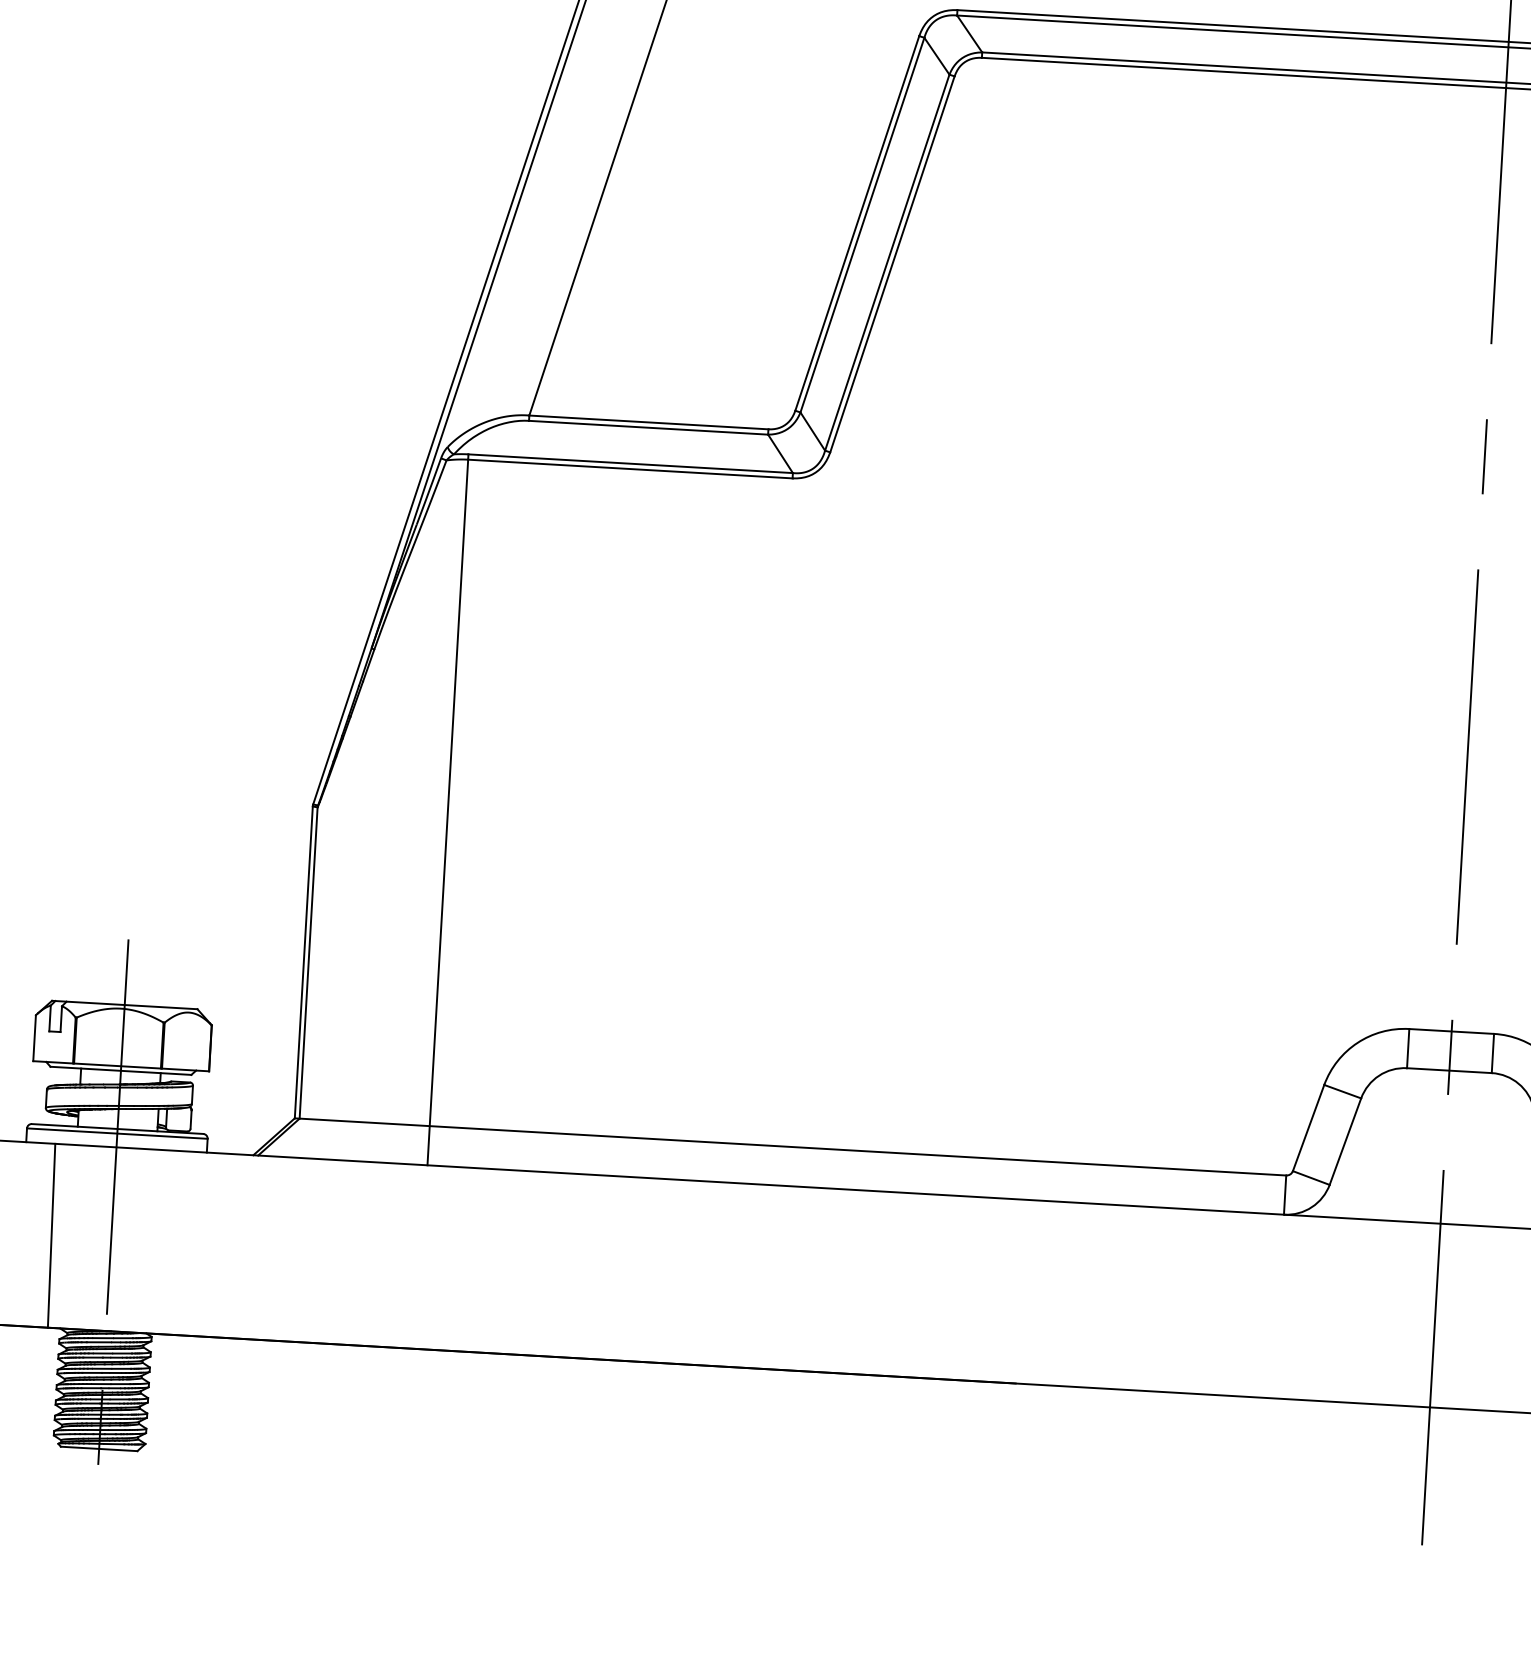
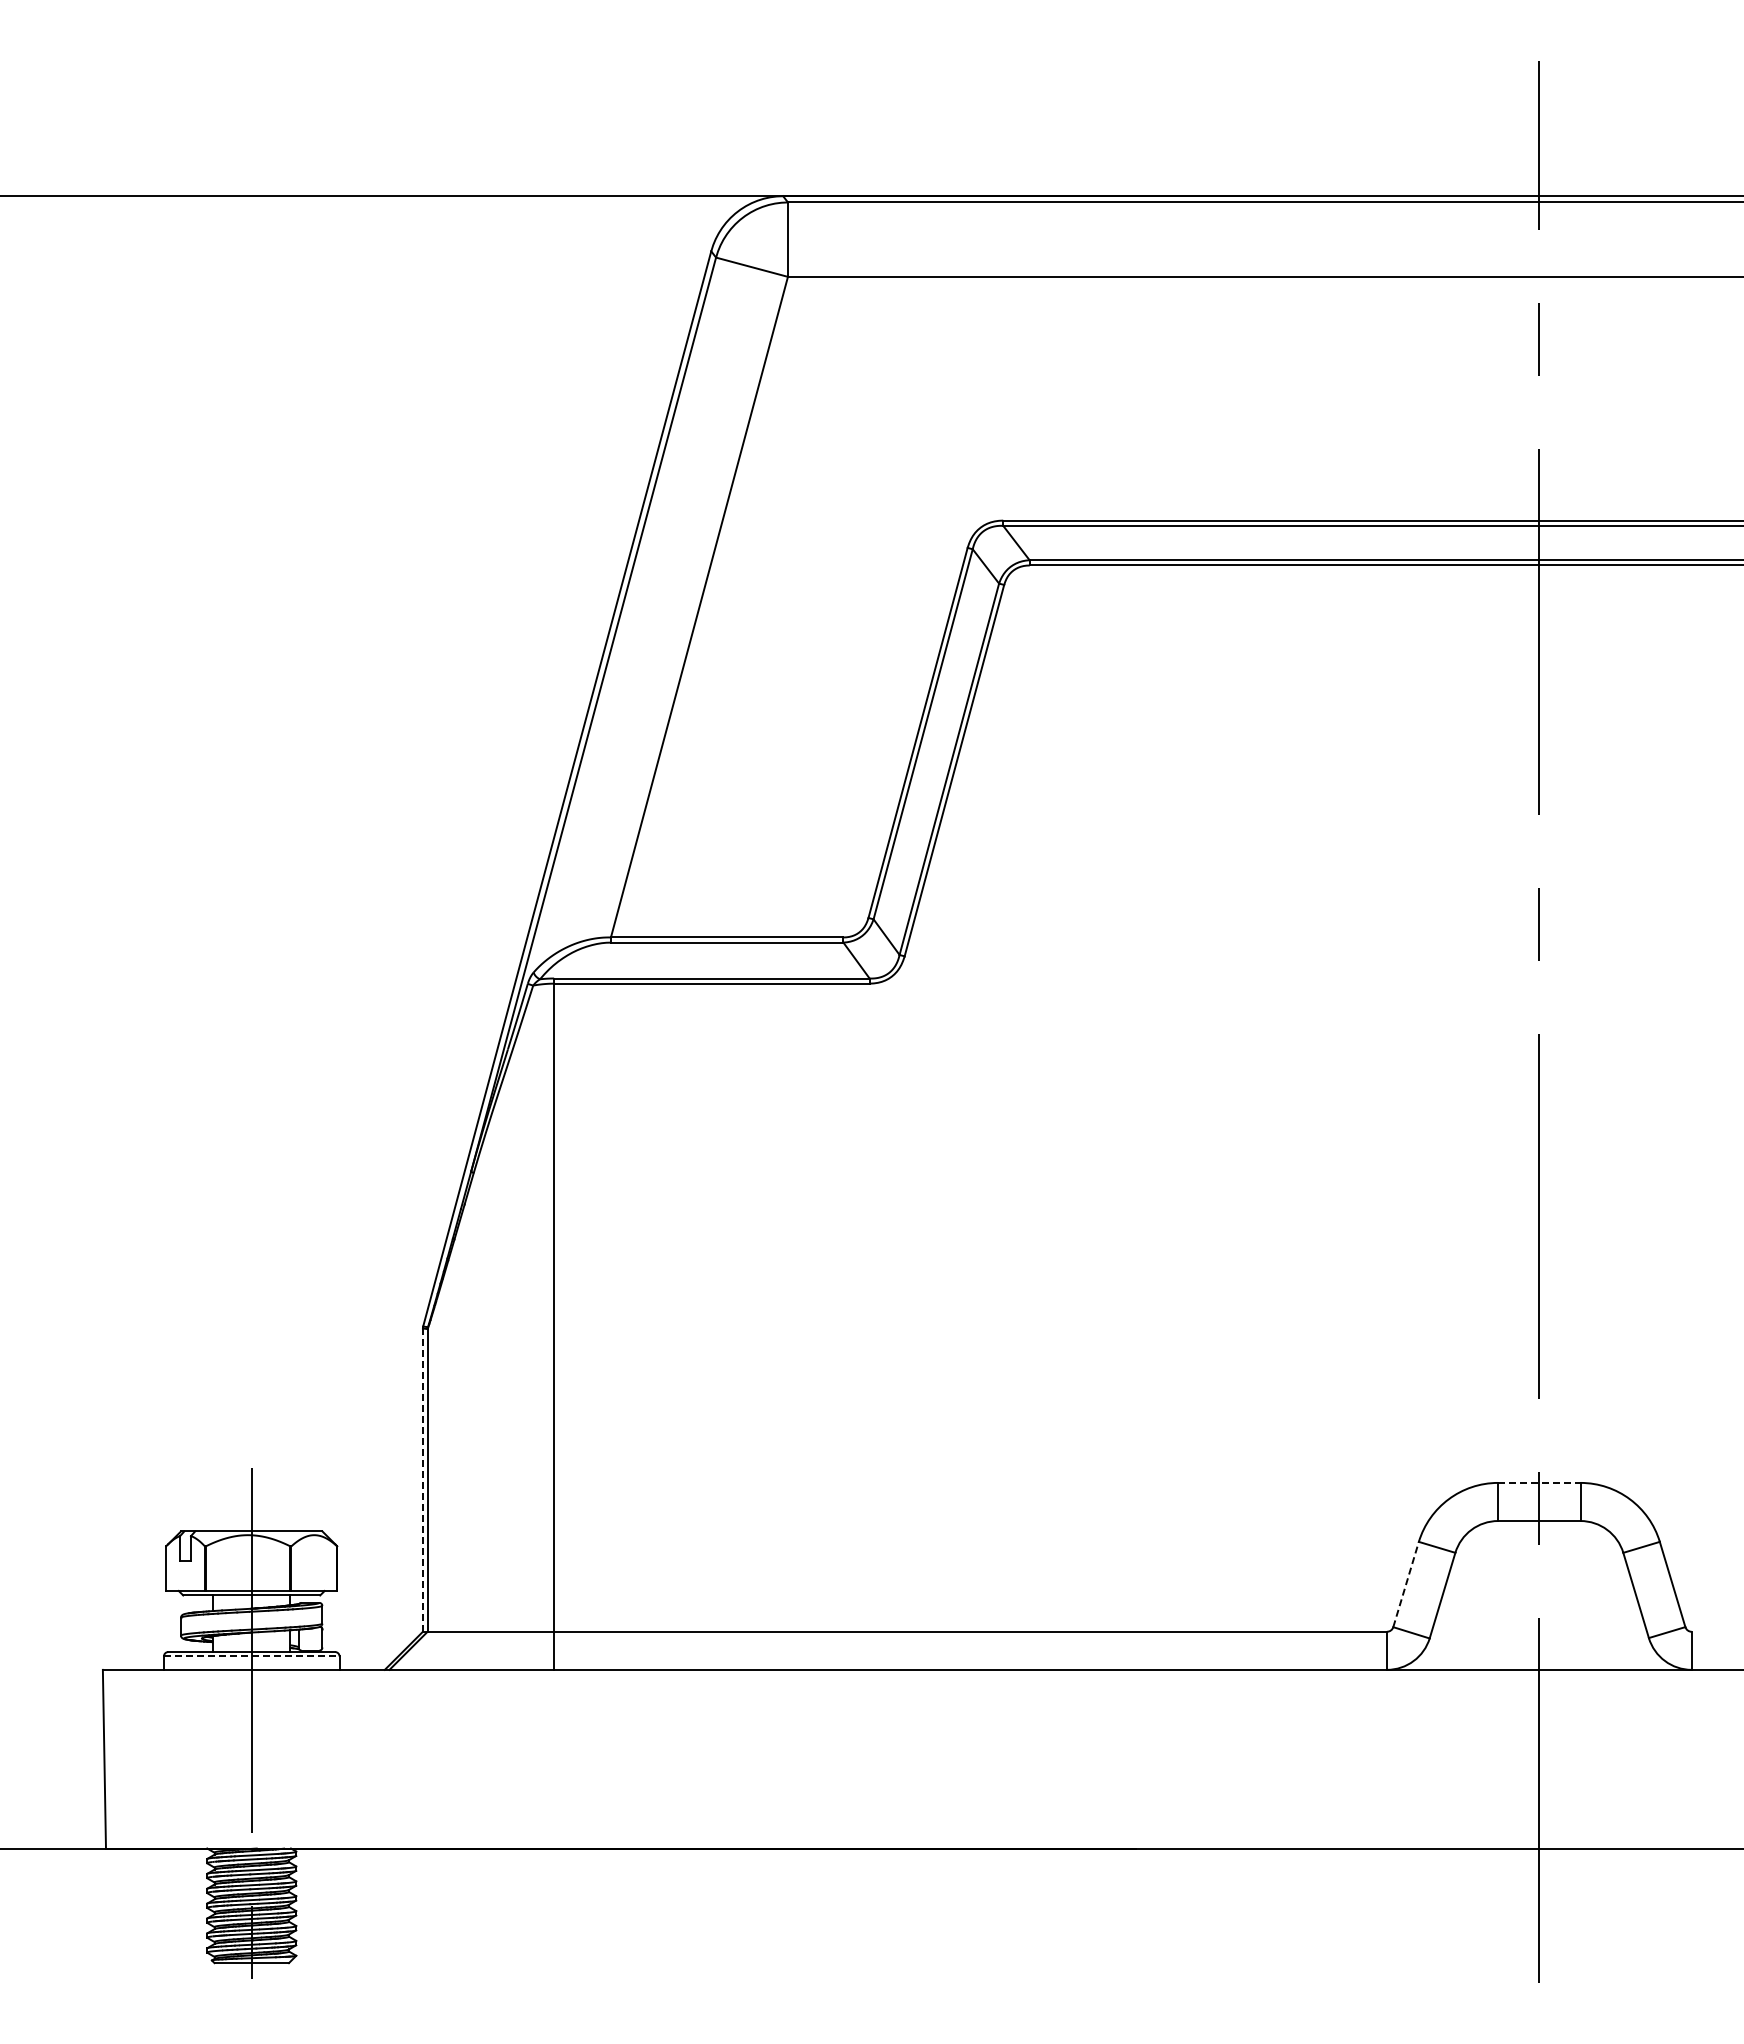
line: (303, 962) -> (422, 1480), solid -> dashed
line: (1451, 1031) -> (1539, 1482), solid -> dashed
line: (1309, 1128) -> (1406, 1584), solid -> dashed
line: (117, 1133) -> (251, 1656), solid -> dashed
line: (51, 1235) -> (193, 1758), removed

